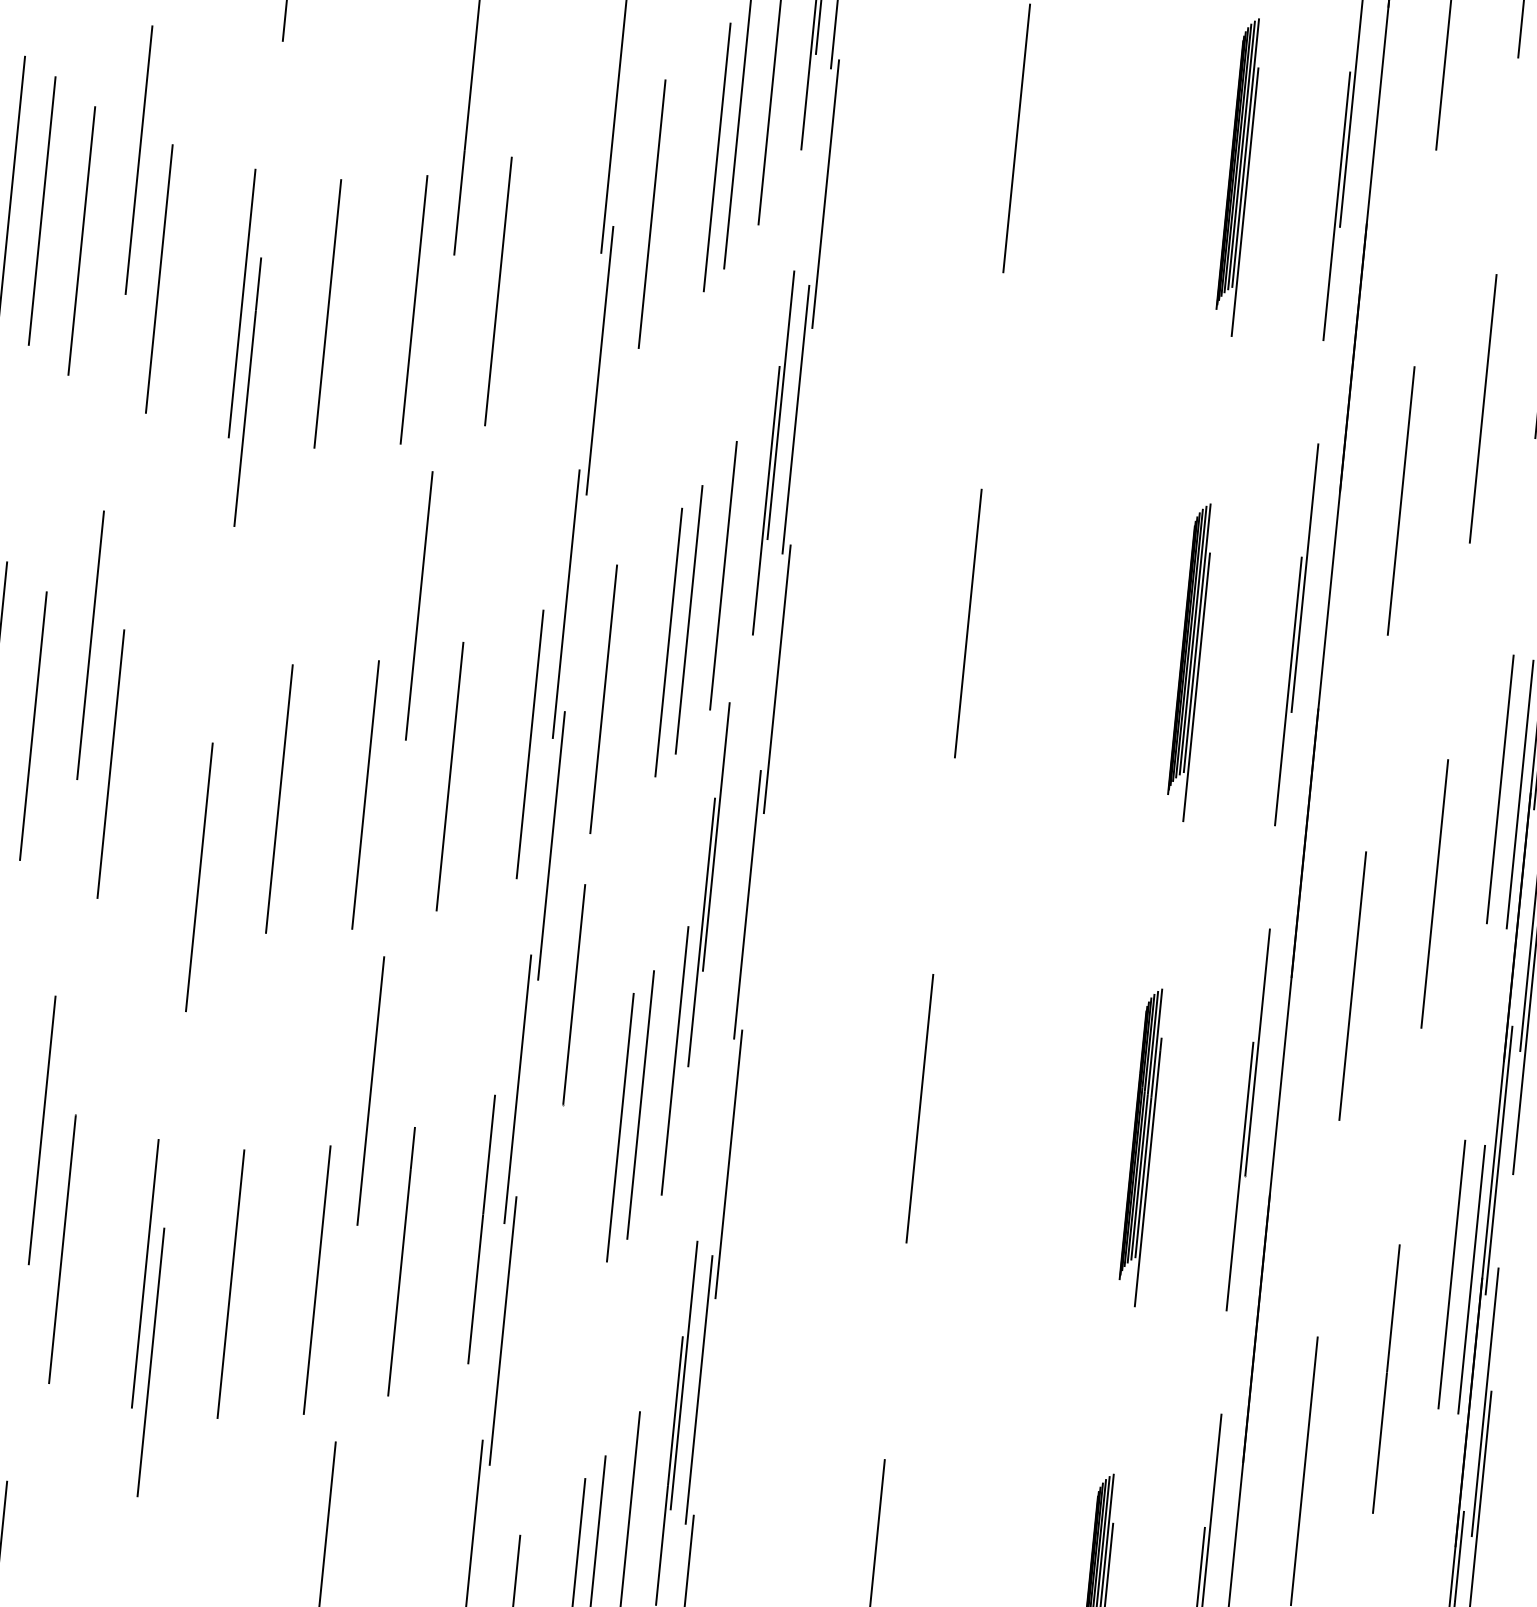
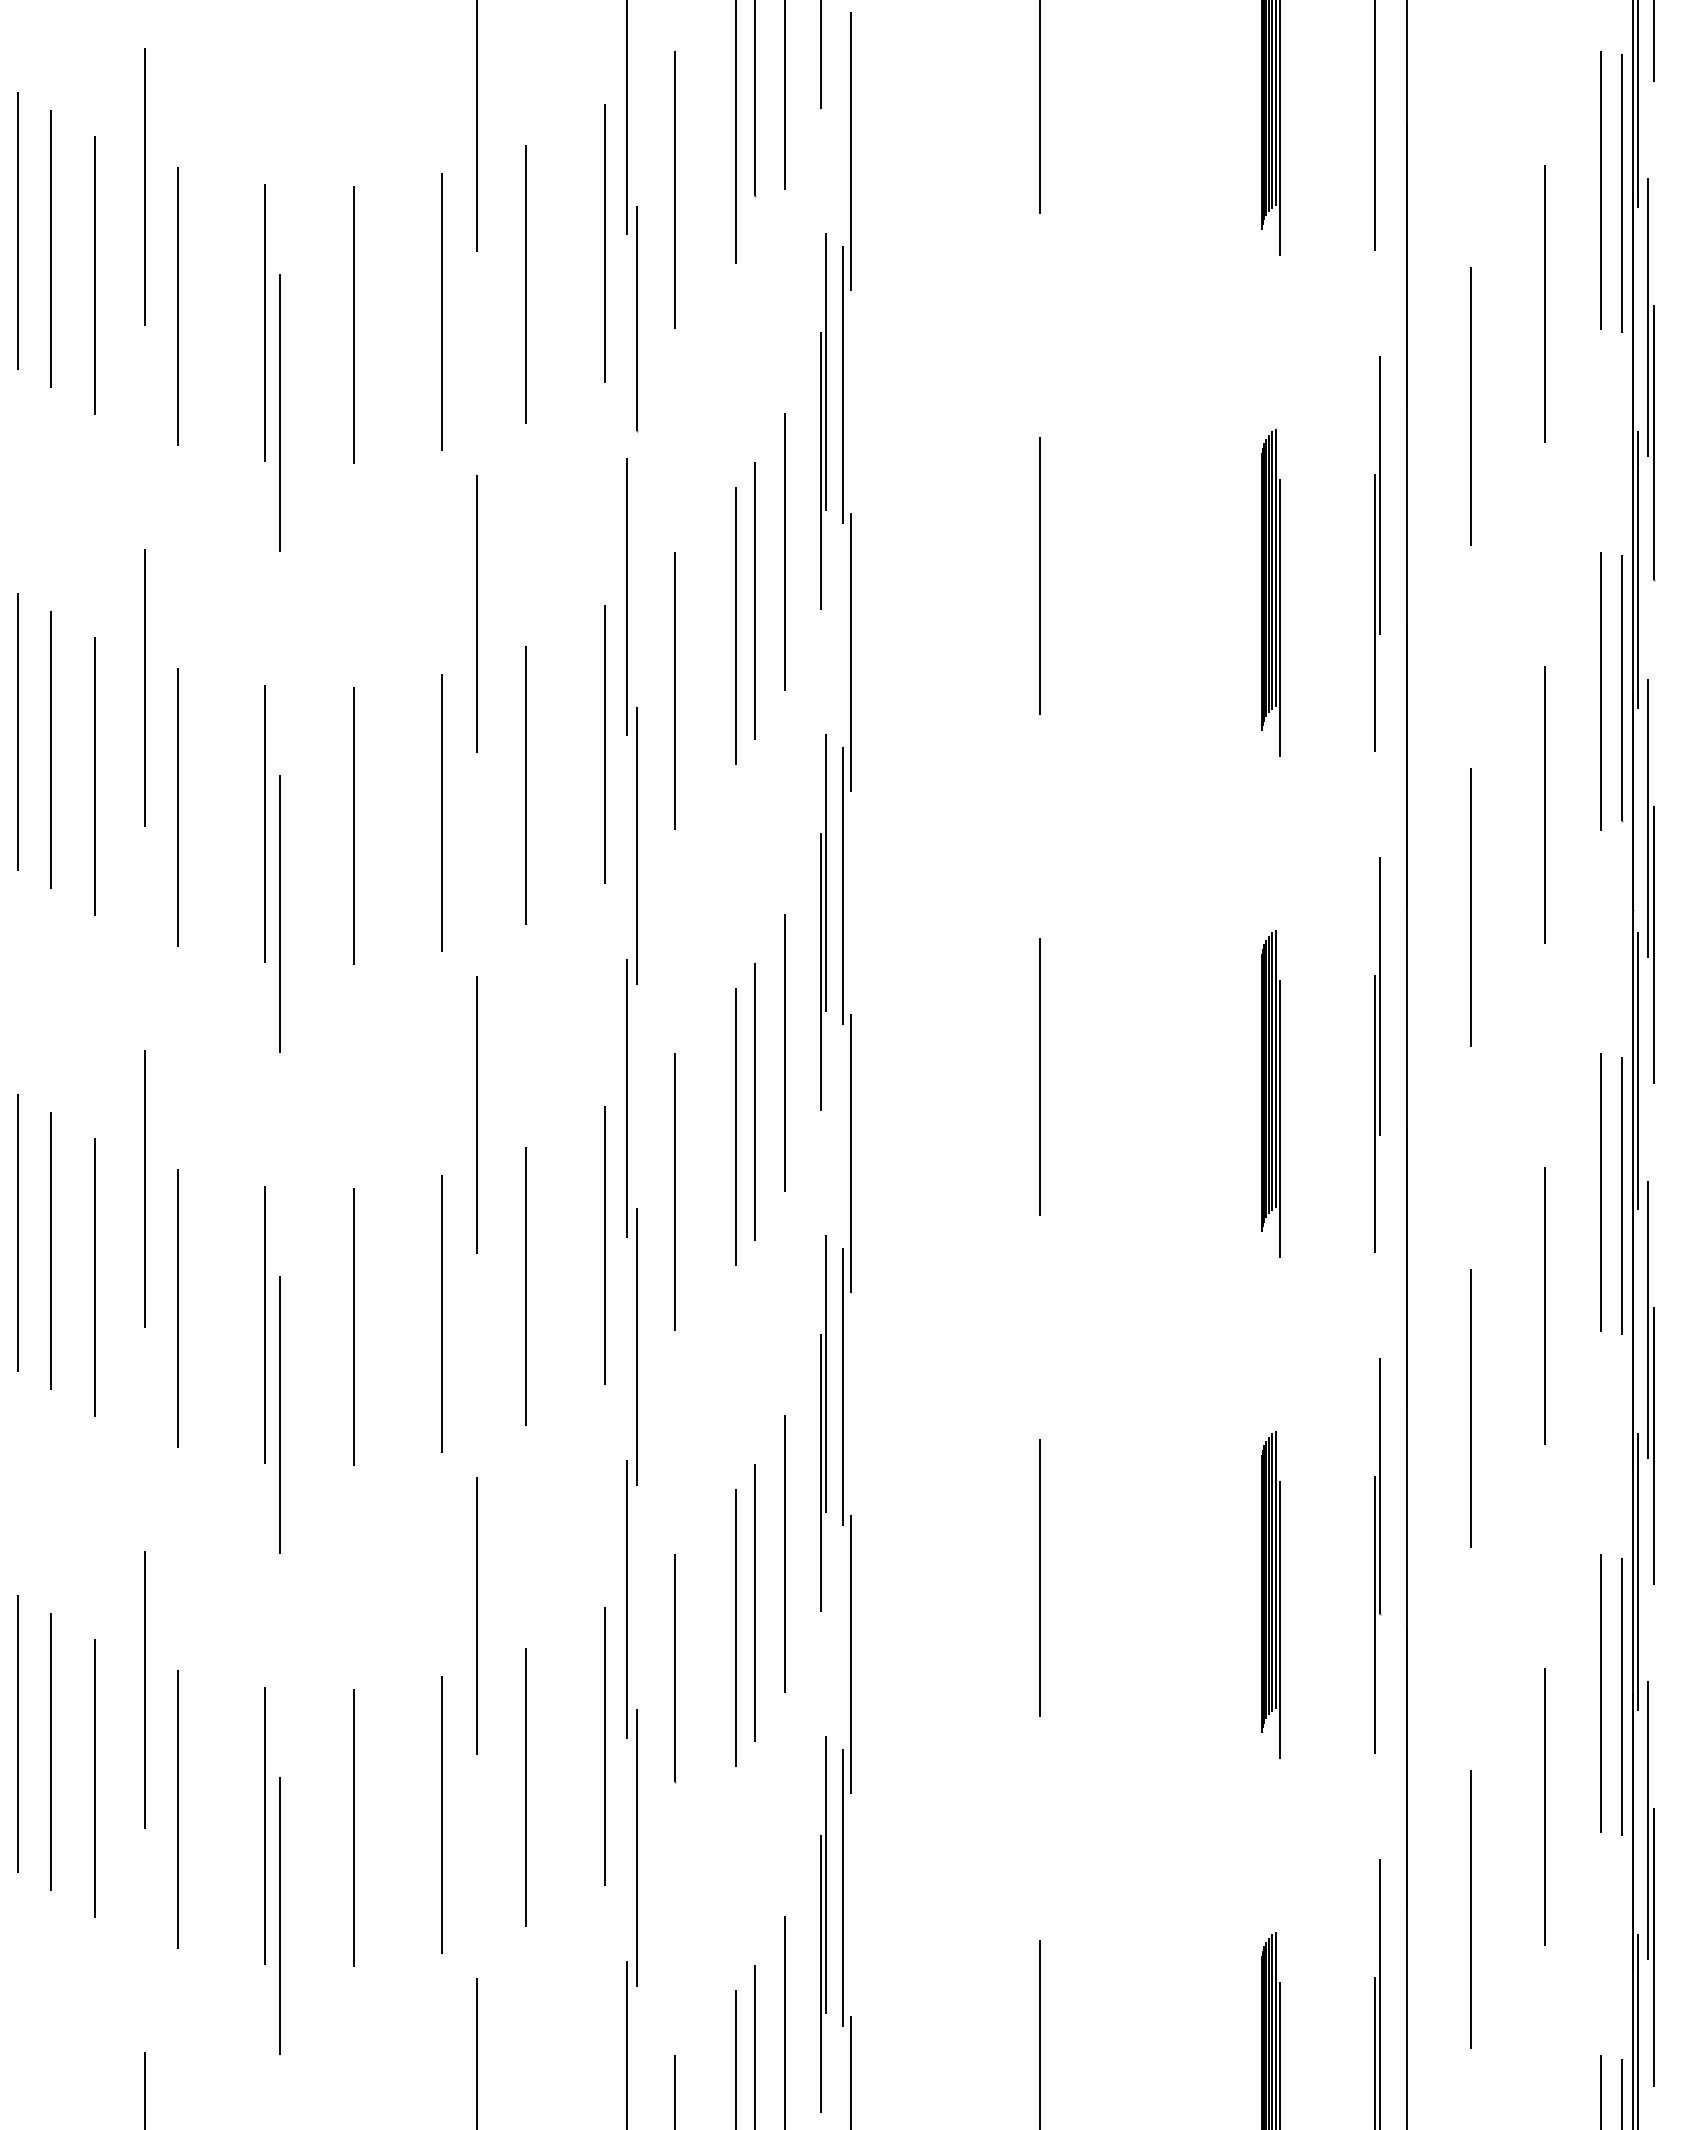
line: (578, 259) -> (604, 744), added
line: (194, 788) -> (265, 1324), added
part: (708, 884) -> (823, 1423), moved
line: (574, 995) -> (675, 1668), moved

